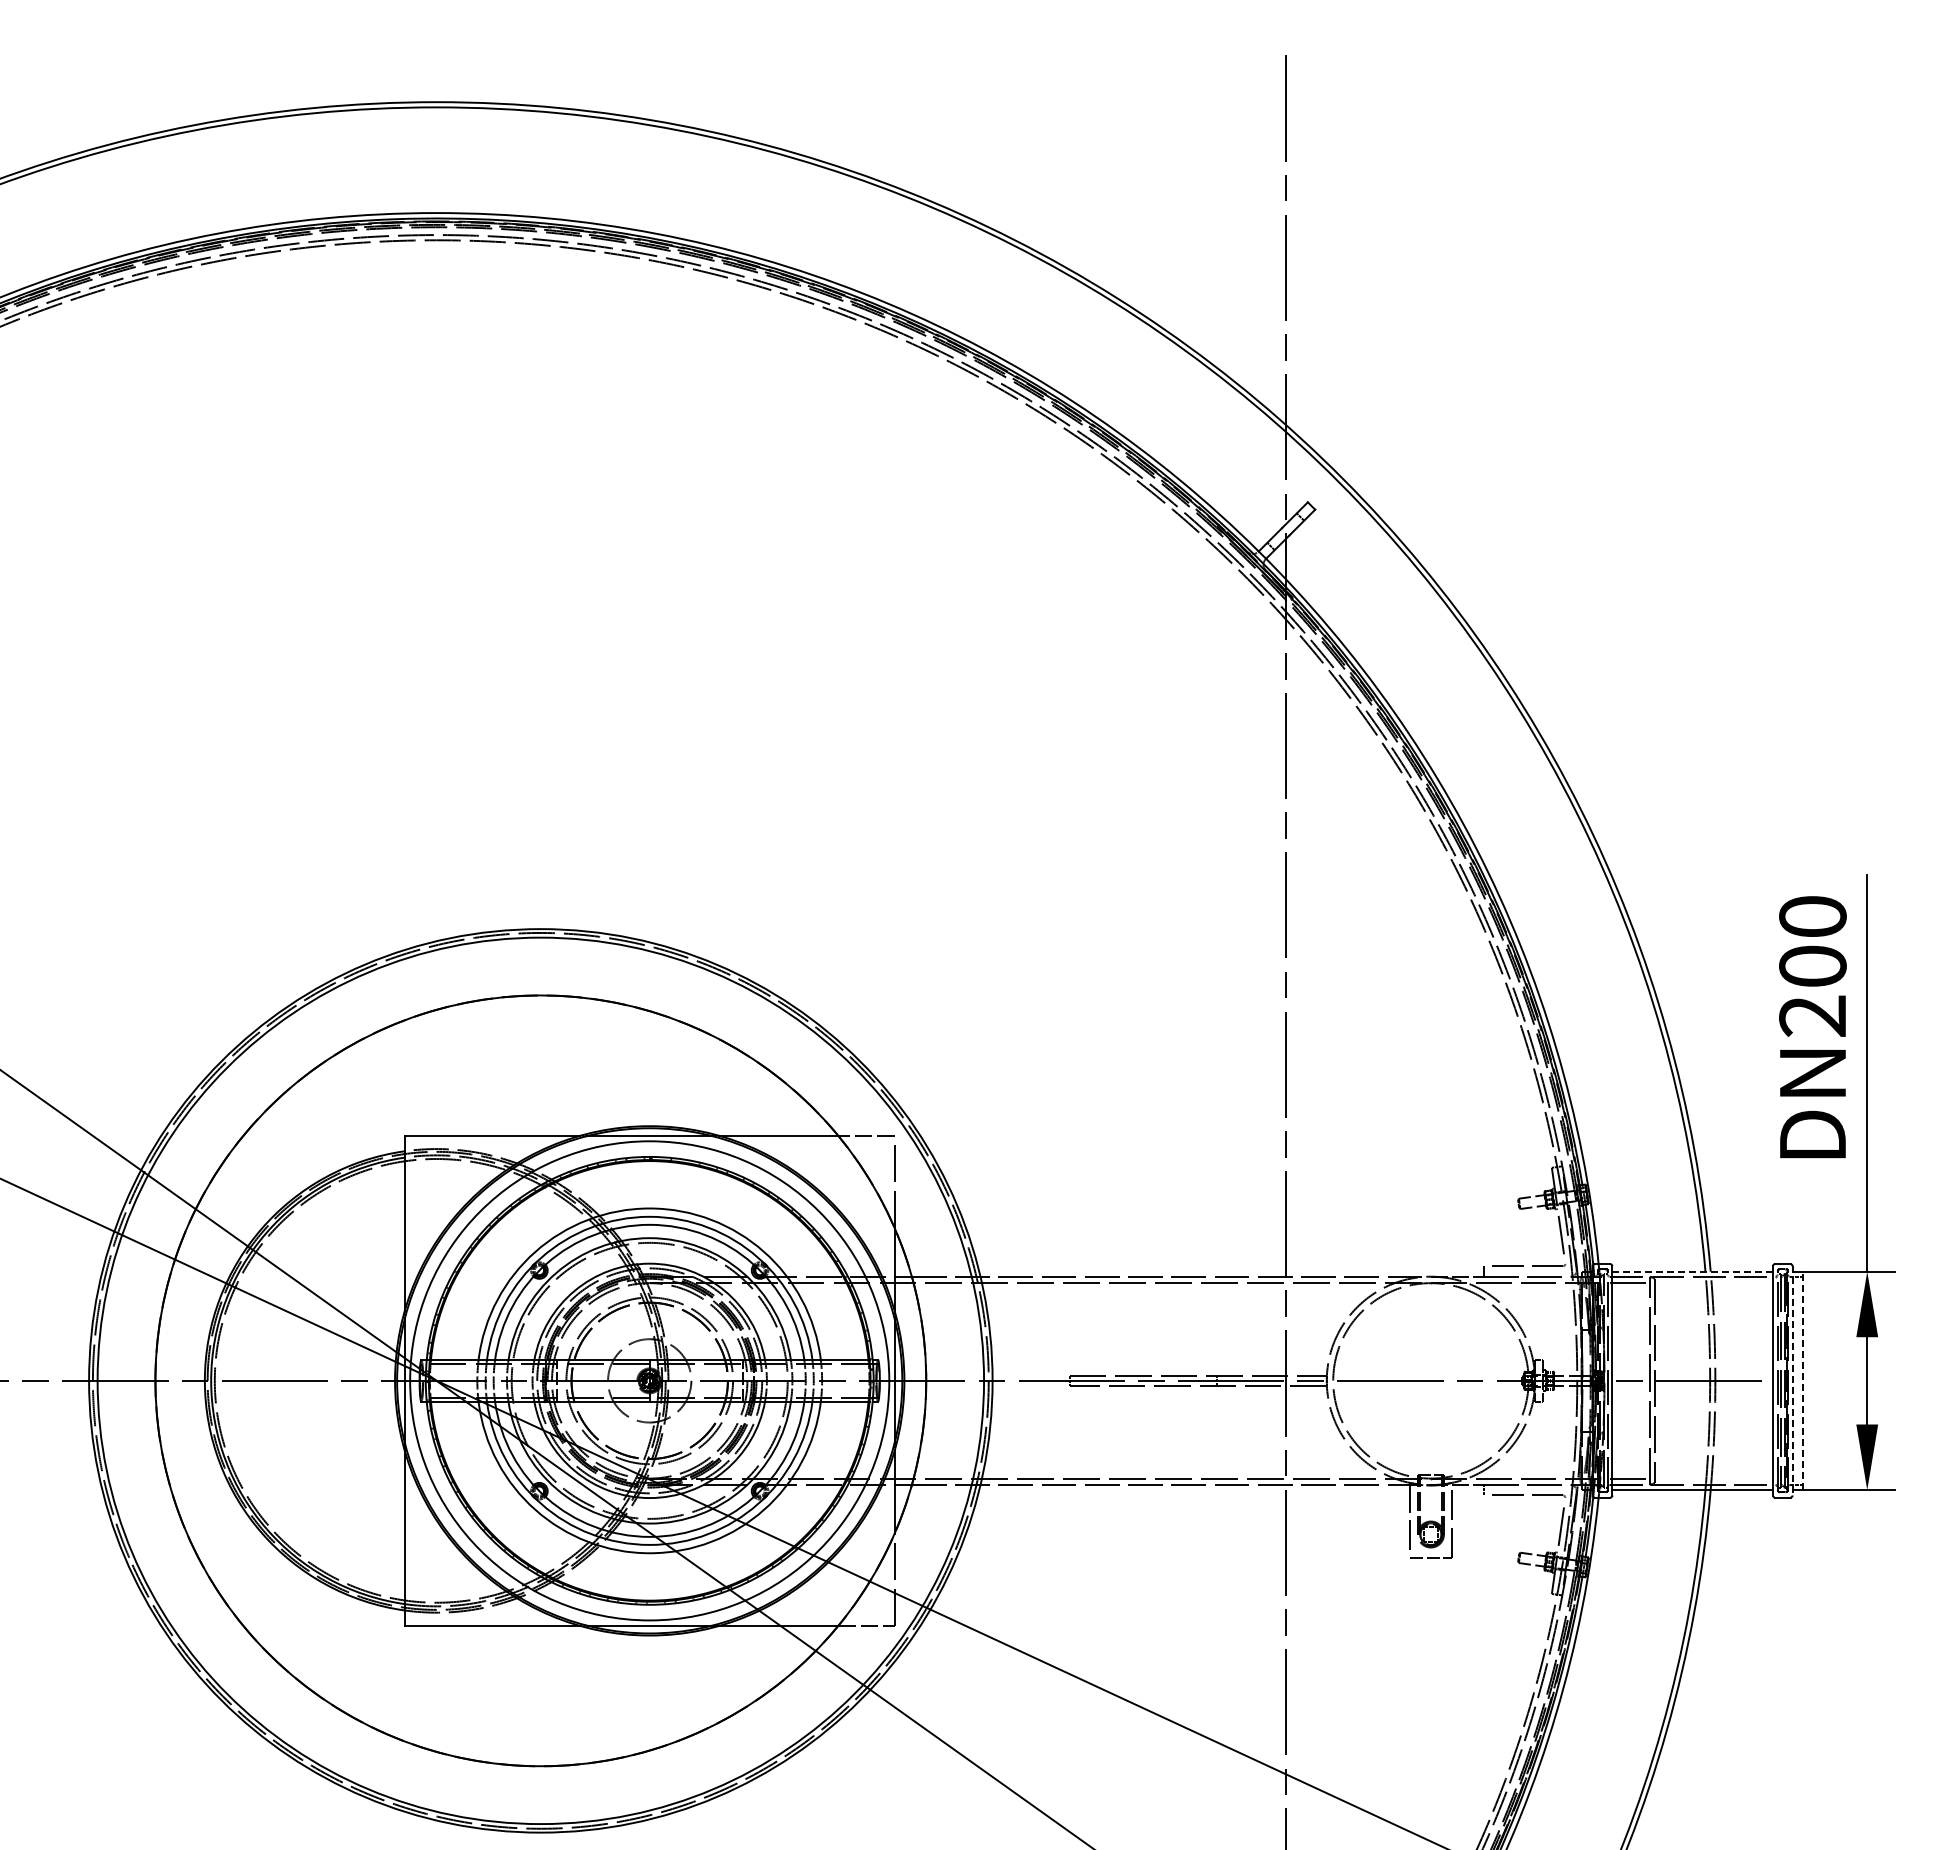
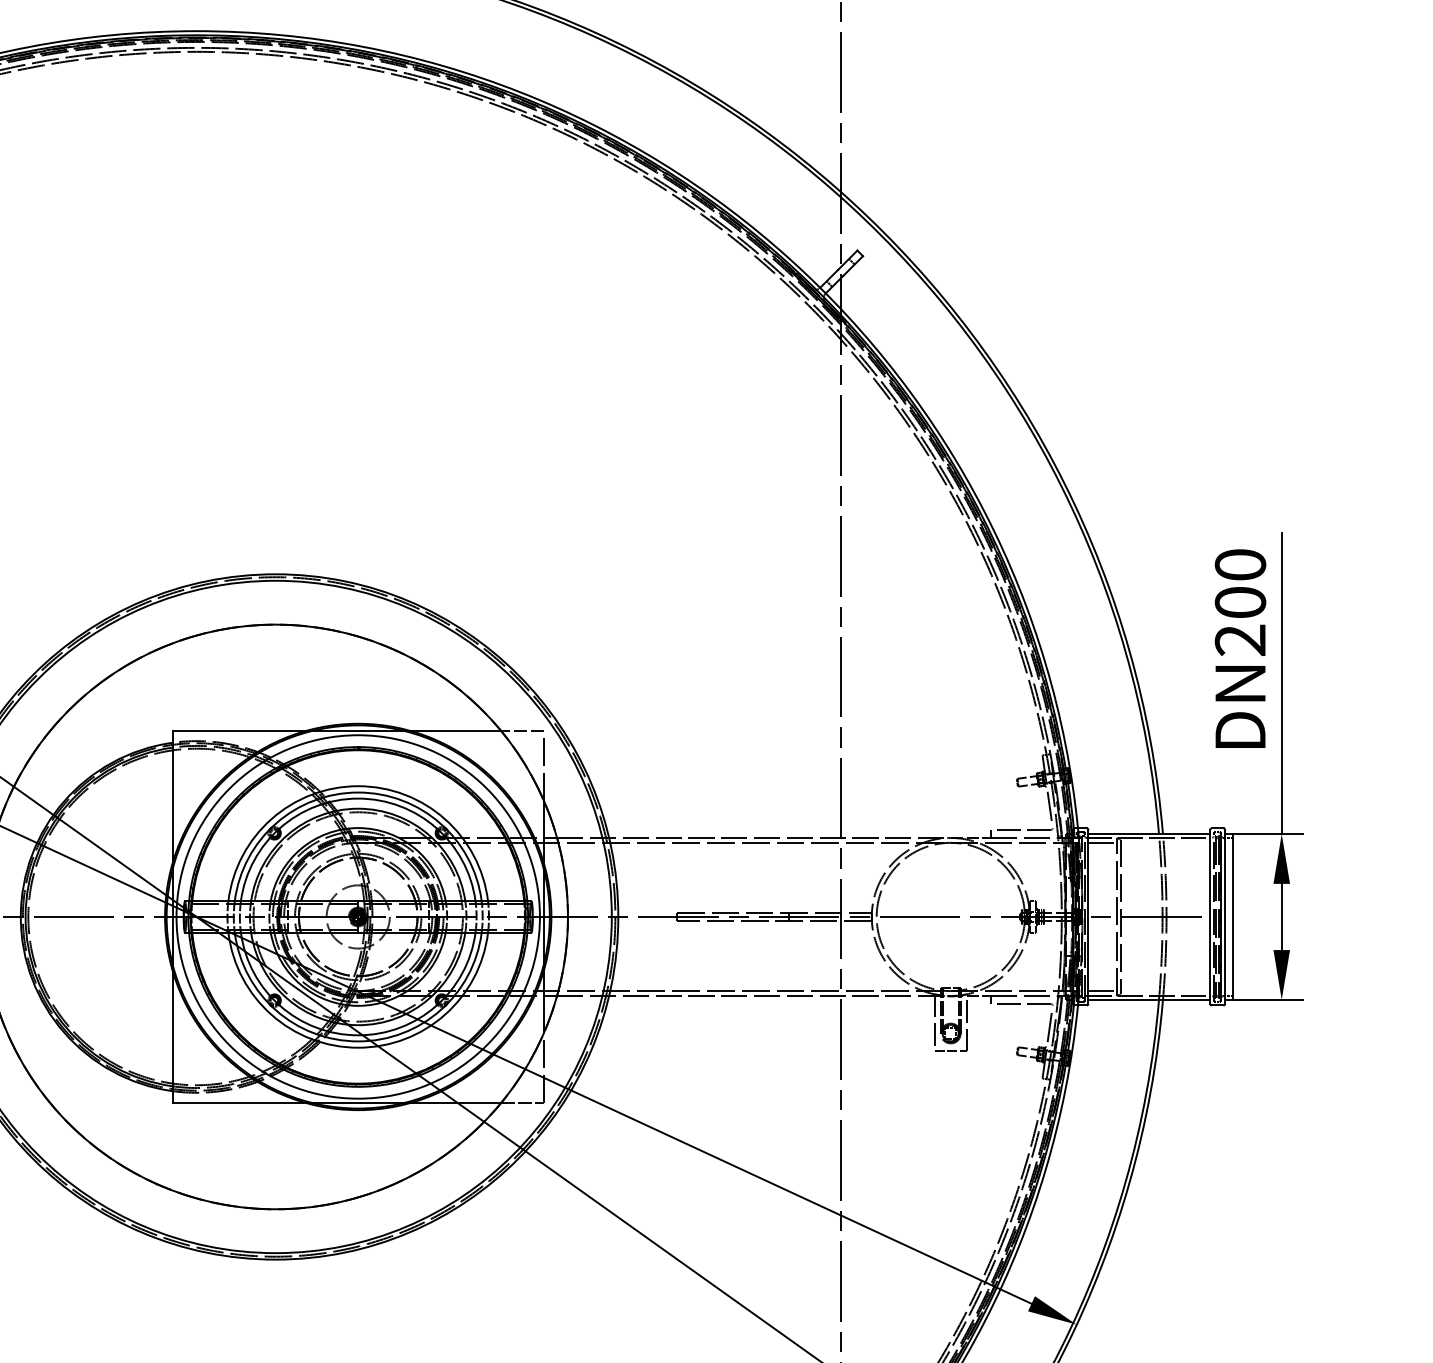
line: (1693, 1271) -> (1149, 834), dashed -> solid
line: (1792, 1380) -> (1225, 916), dashed -> solid
line: (1803, 1380) -> (1233, 916), dashed -> solid

